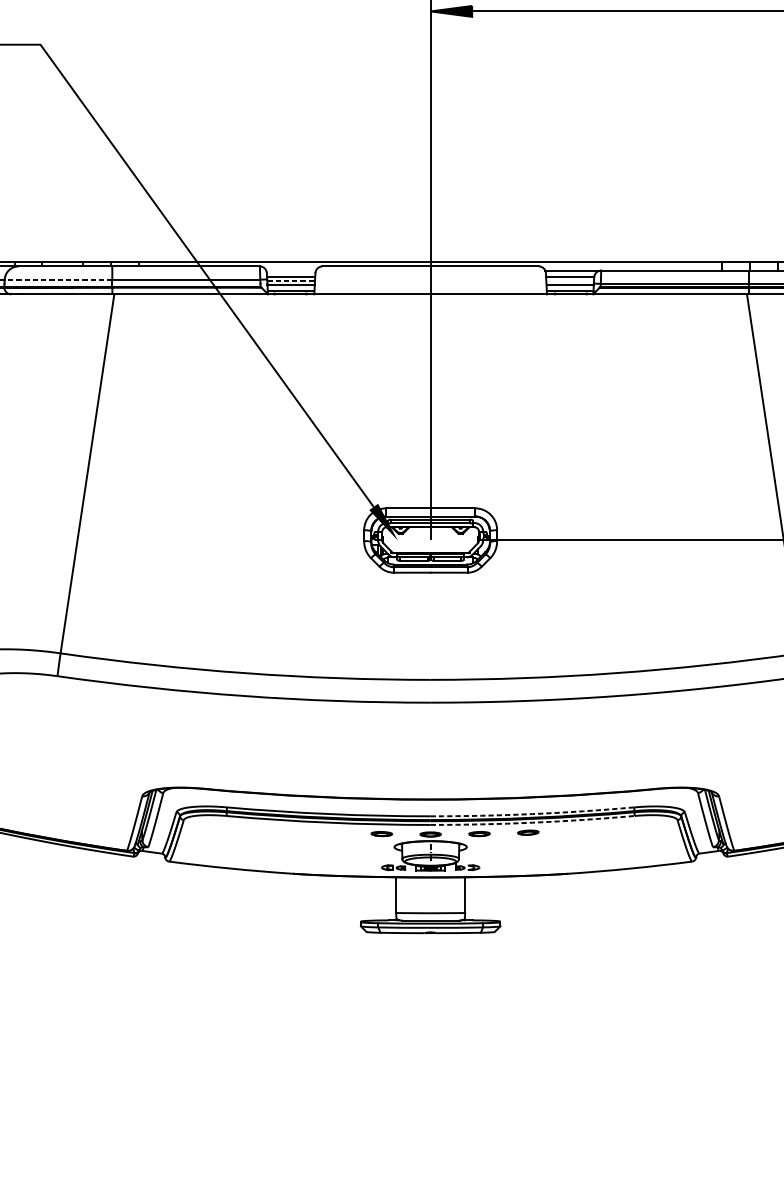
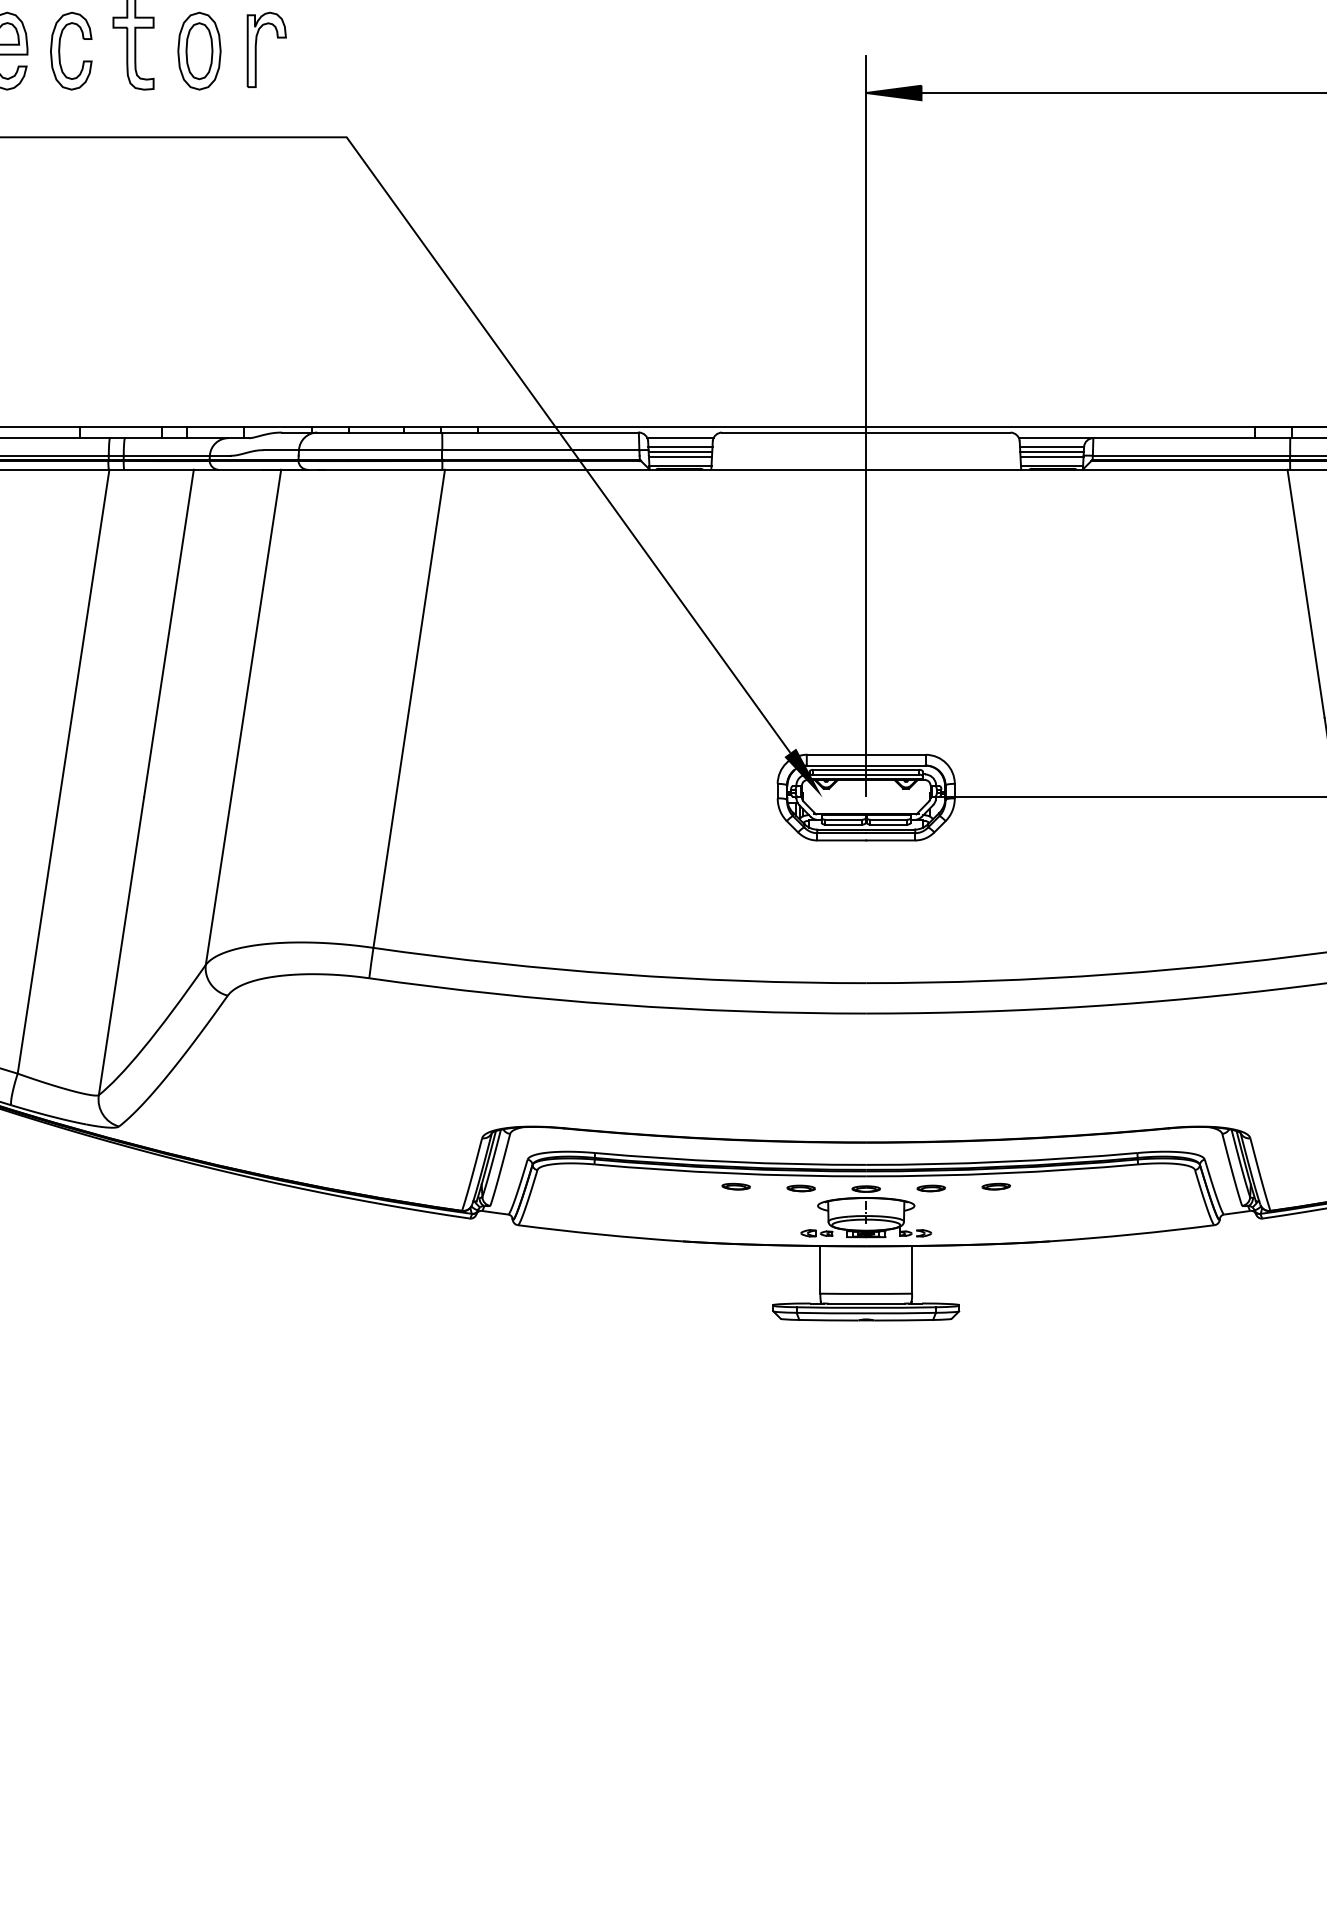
line: (291, 270) -> (680, 438), added
line: (58, 279) -> (370, 450), dashed -> solid
line: (291, 280) -> (680, 451), dashed -> solid
line: (569, 280) -> (1051, 451), added
arc: (532, 813) -> (1001, 1161), dashed -> solid
arc: (532, 822) -> (1002, 1173), dashed -> solid
part: (332, 832) -> (735, 1186), added

